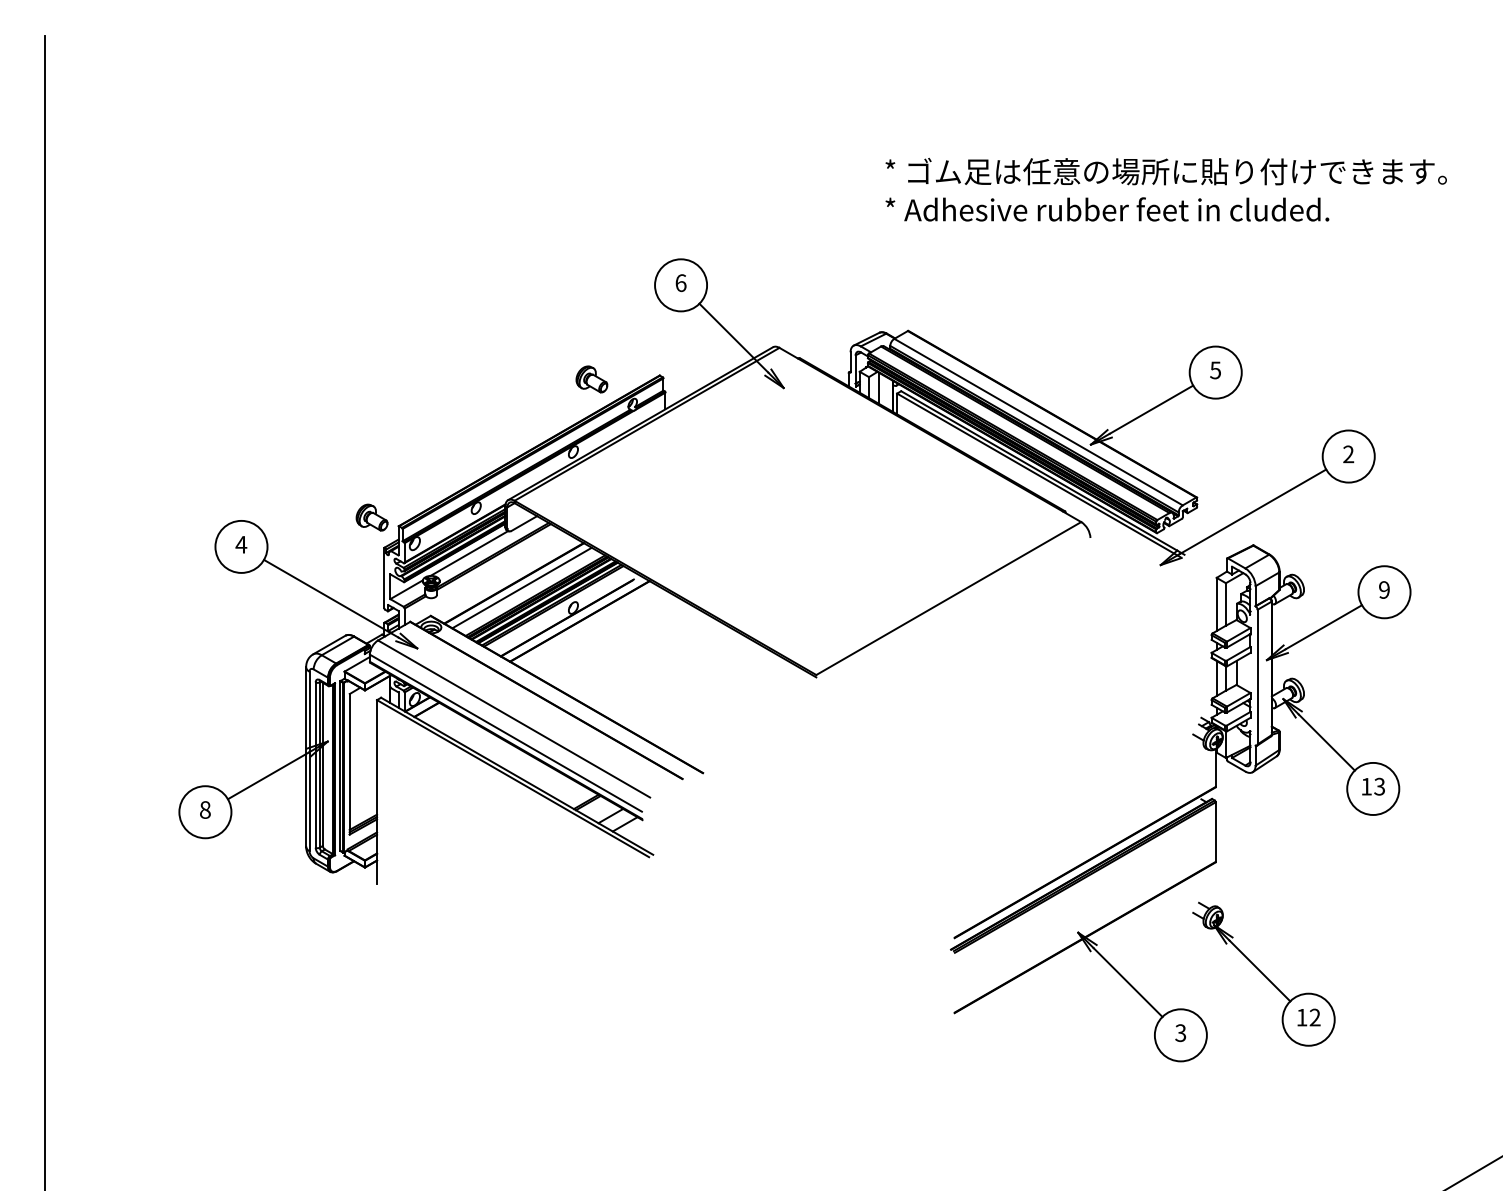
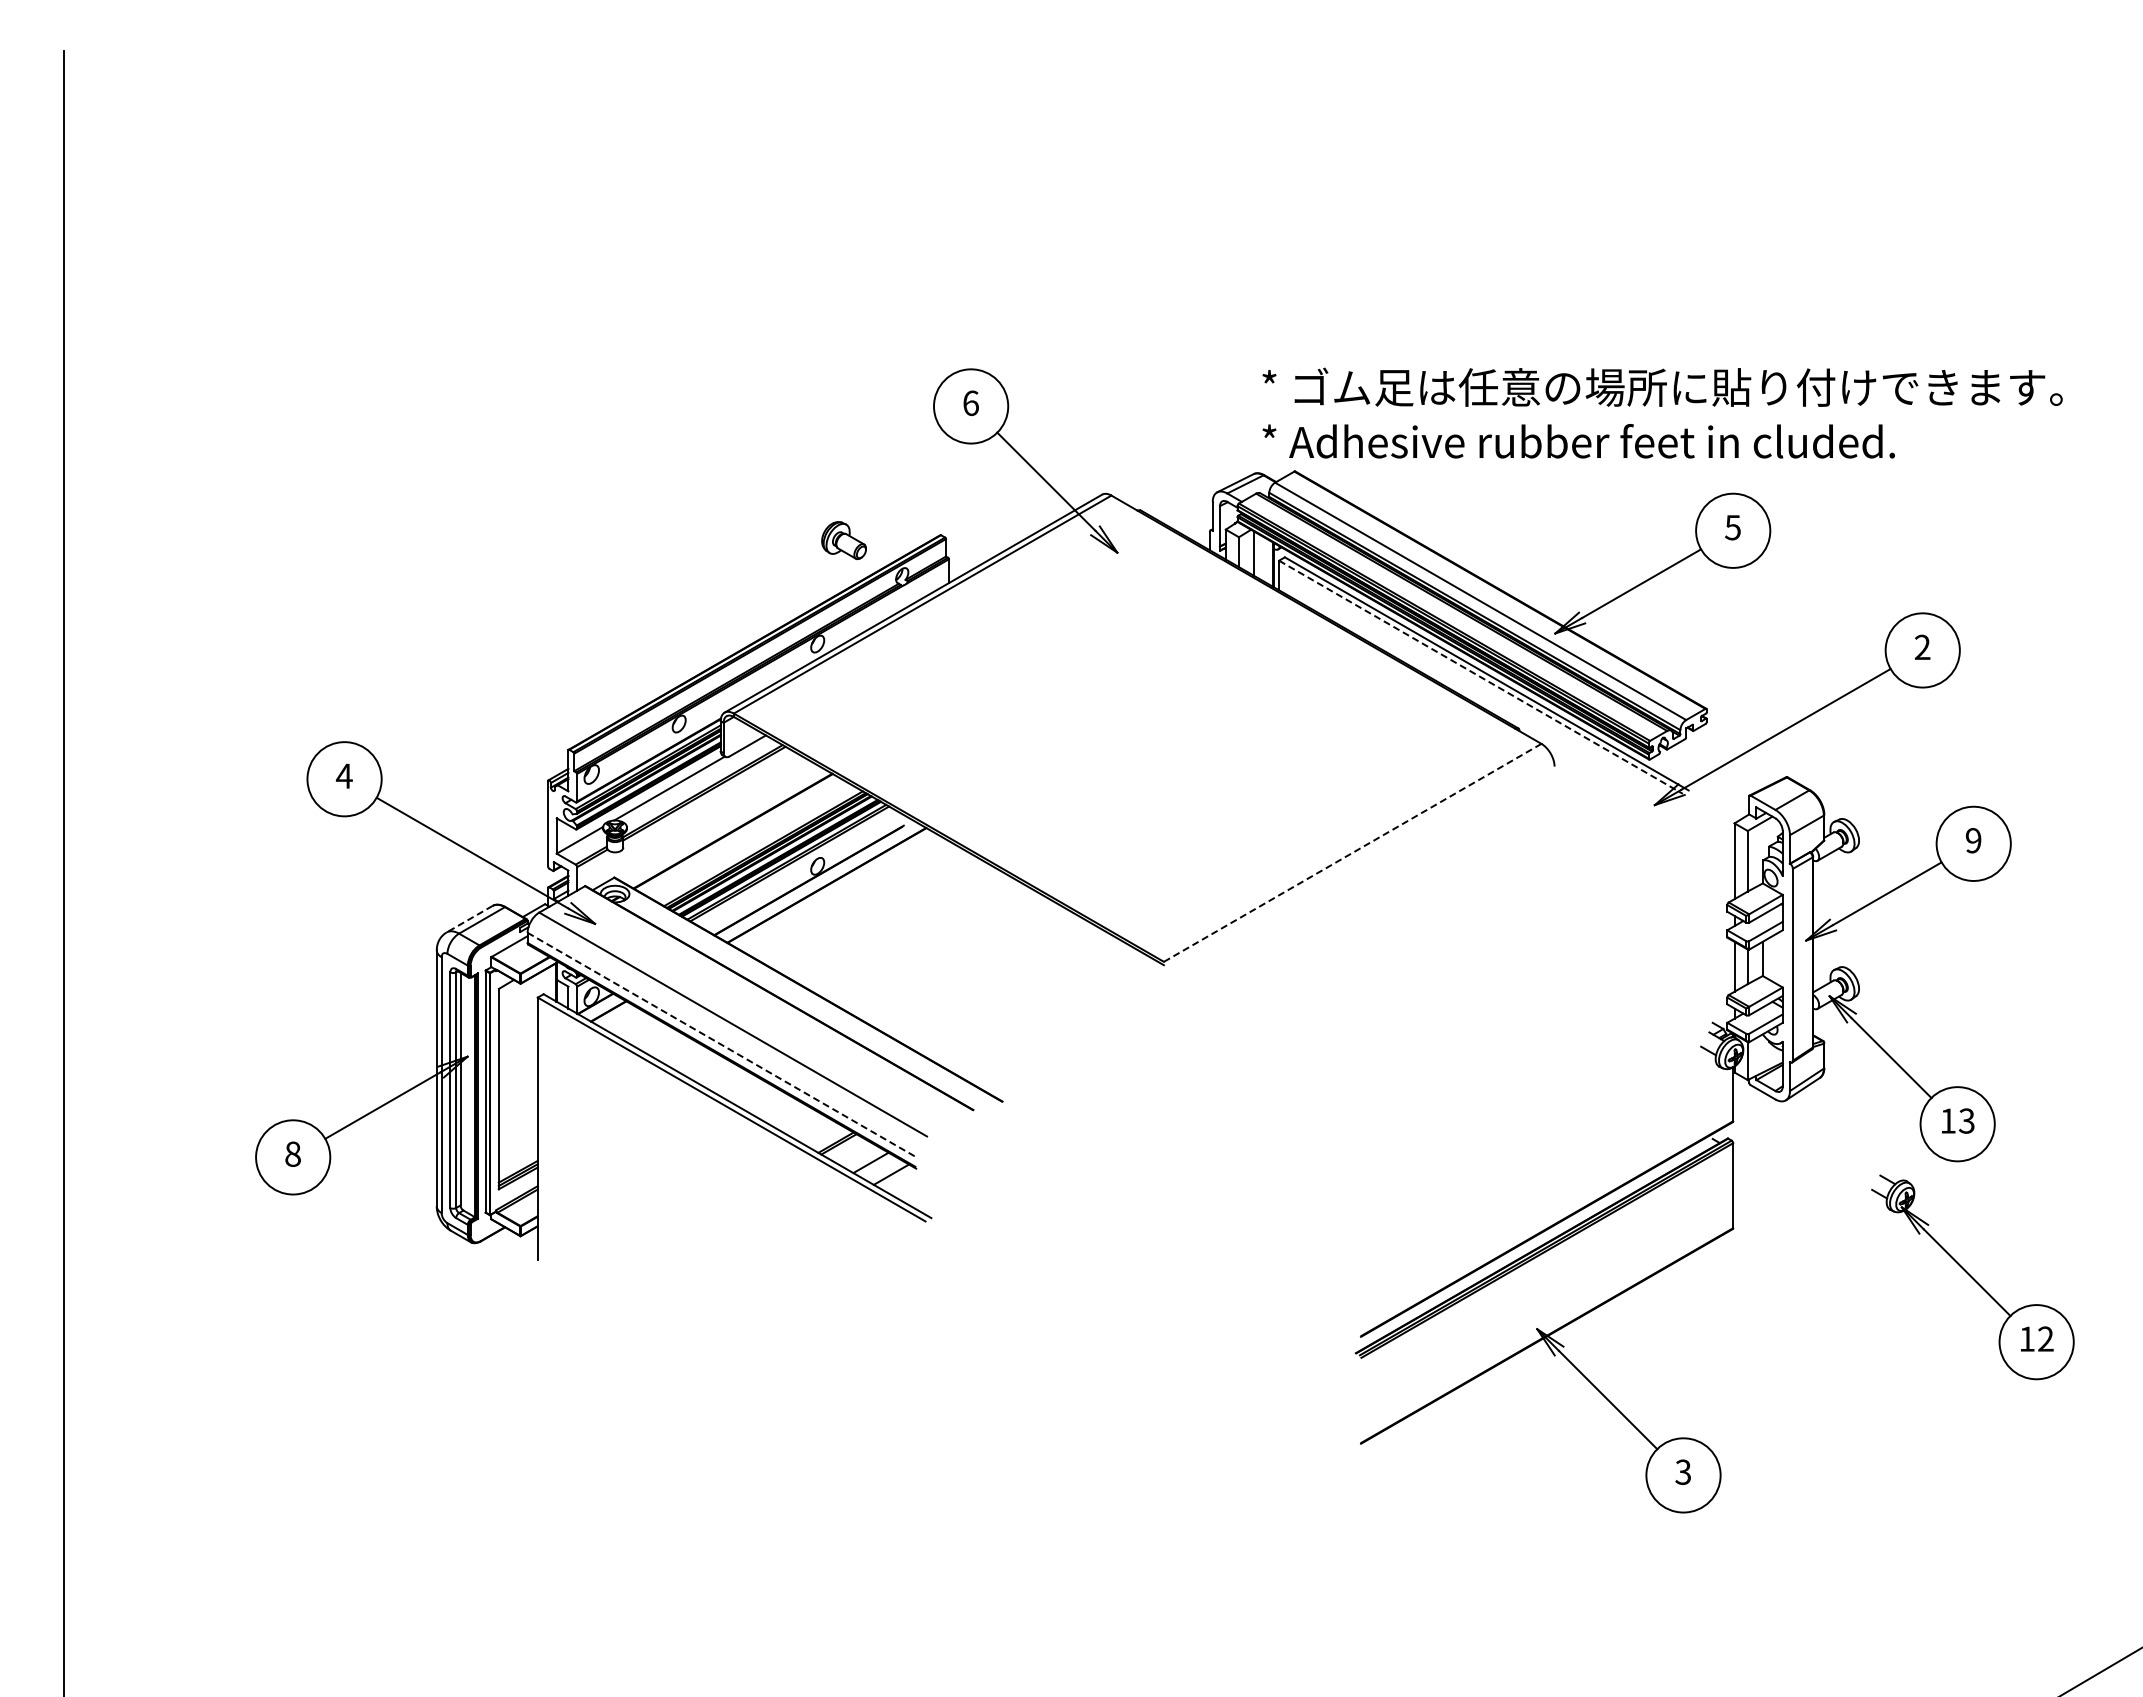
text: (1166, 189) -> (1662, 412), moved
line: (1039, 475) -> (1481, 677), solid -> dashed
part: (371, 517) -> (530, 737), removed
line: (522, 587) -> (744, 837), removed
line: (948, 598) -> (1352, 852), solid -> dashed
line: (329, 645) -> (469, 919), solid -> dashed
line: (505, 733) -> (721, 1044), solid -> dashed
part: (1263, 974) -> (1972, 1277), moved

